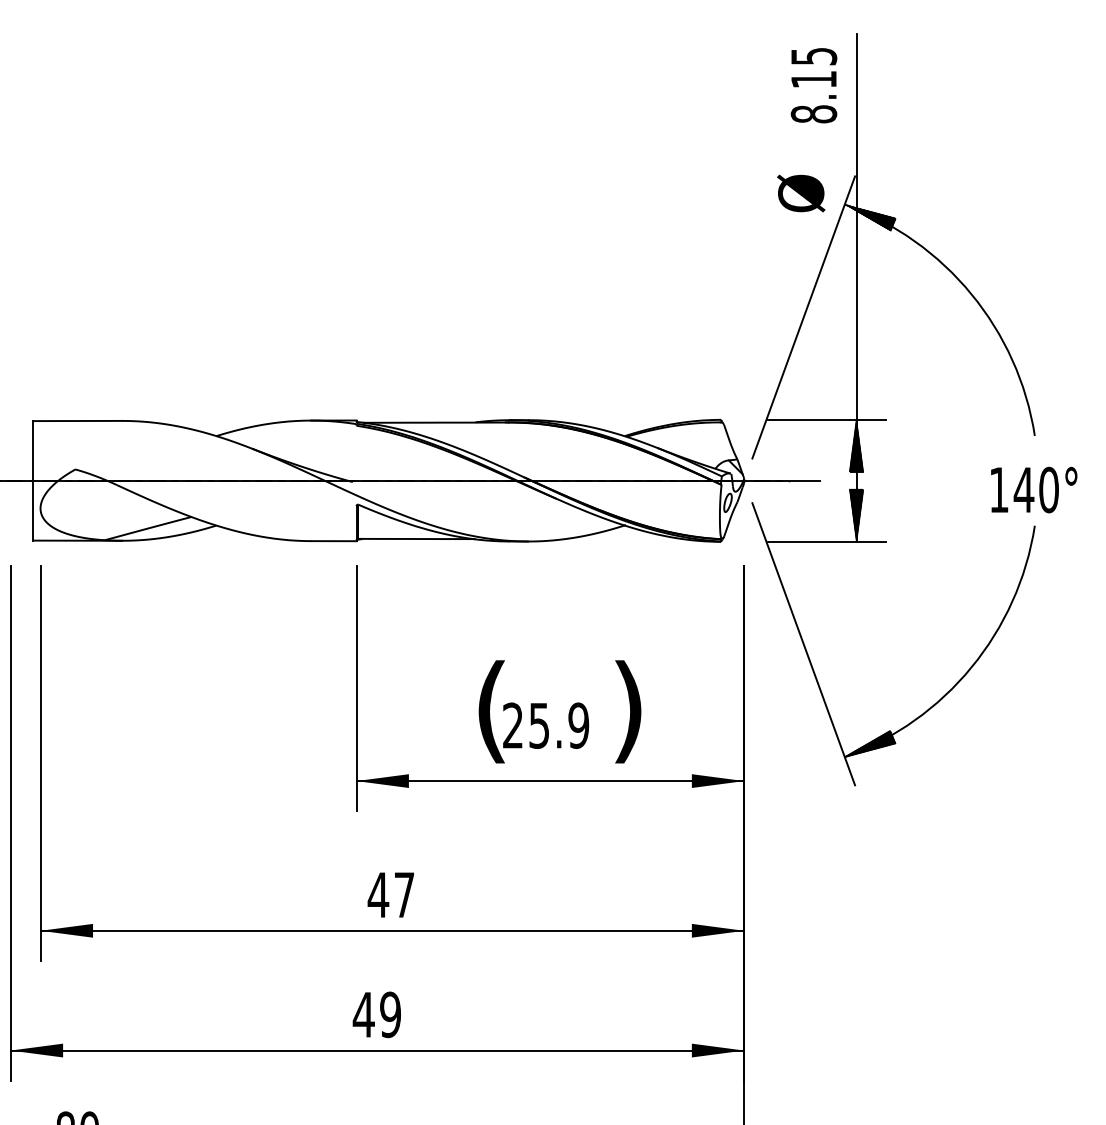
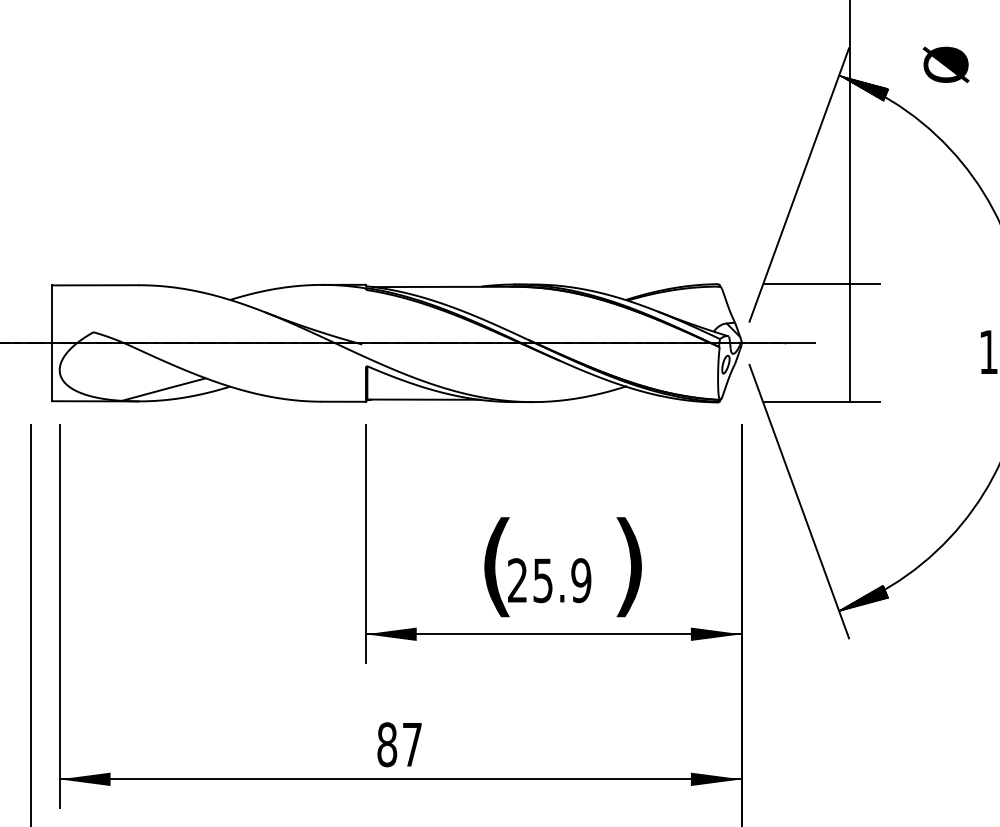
text: (801, 193) -> (946, 64), moved
hatch: (856, 446) -> (850, 310), removed
hatch: (856, 515) -> (850, 376), removed
text: (378, 894) -> (387, 744), 47 -> 87

